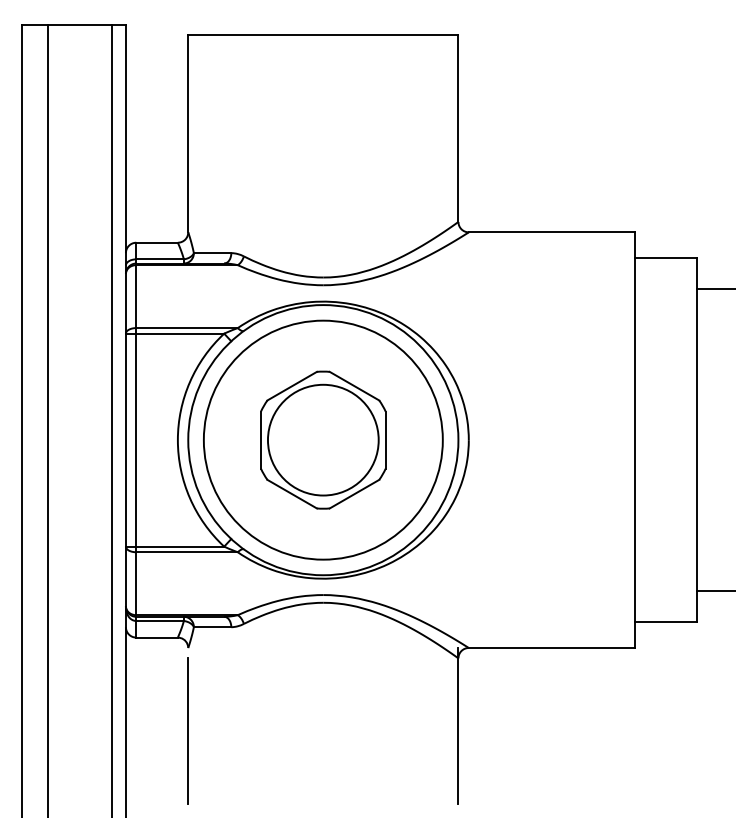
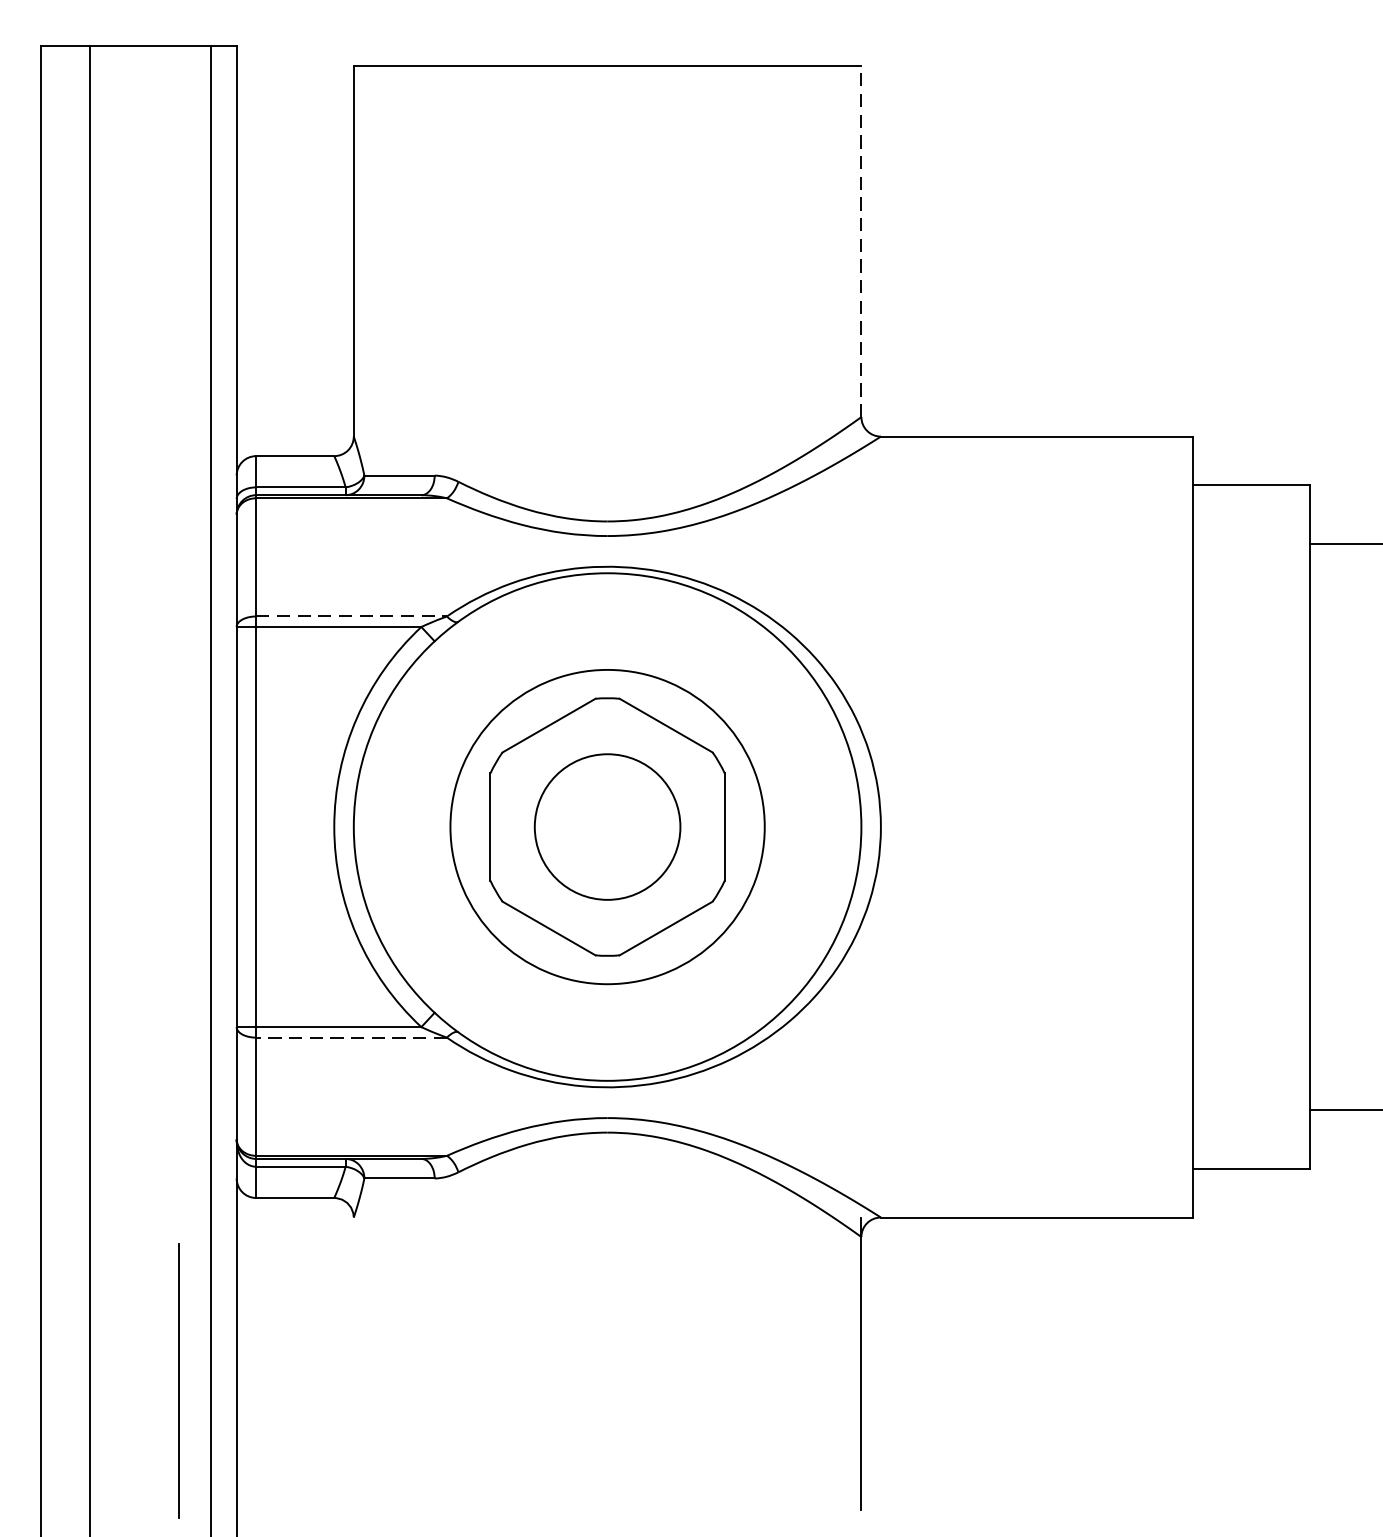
line: (458, 128) -> (861, 241), solid -> dashed
line: (187, 328) -> (352, 617), solid -> dashed
circle: (322, 439) -> (606, 825), size x0.7
circle: (322, 439) -> (606, 825), size x0.7
line: (187, 552) -> (352, 1038), solid -> dashed
line: (187, 730) -> (177, 1380), moved

